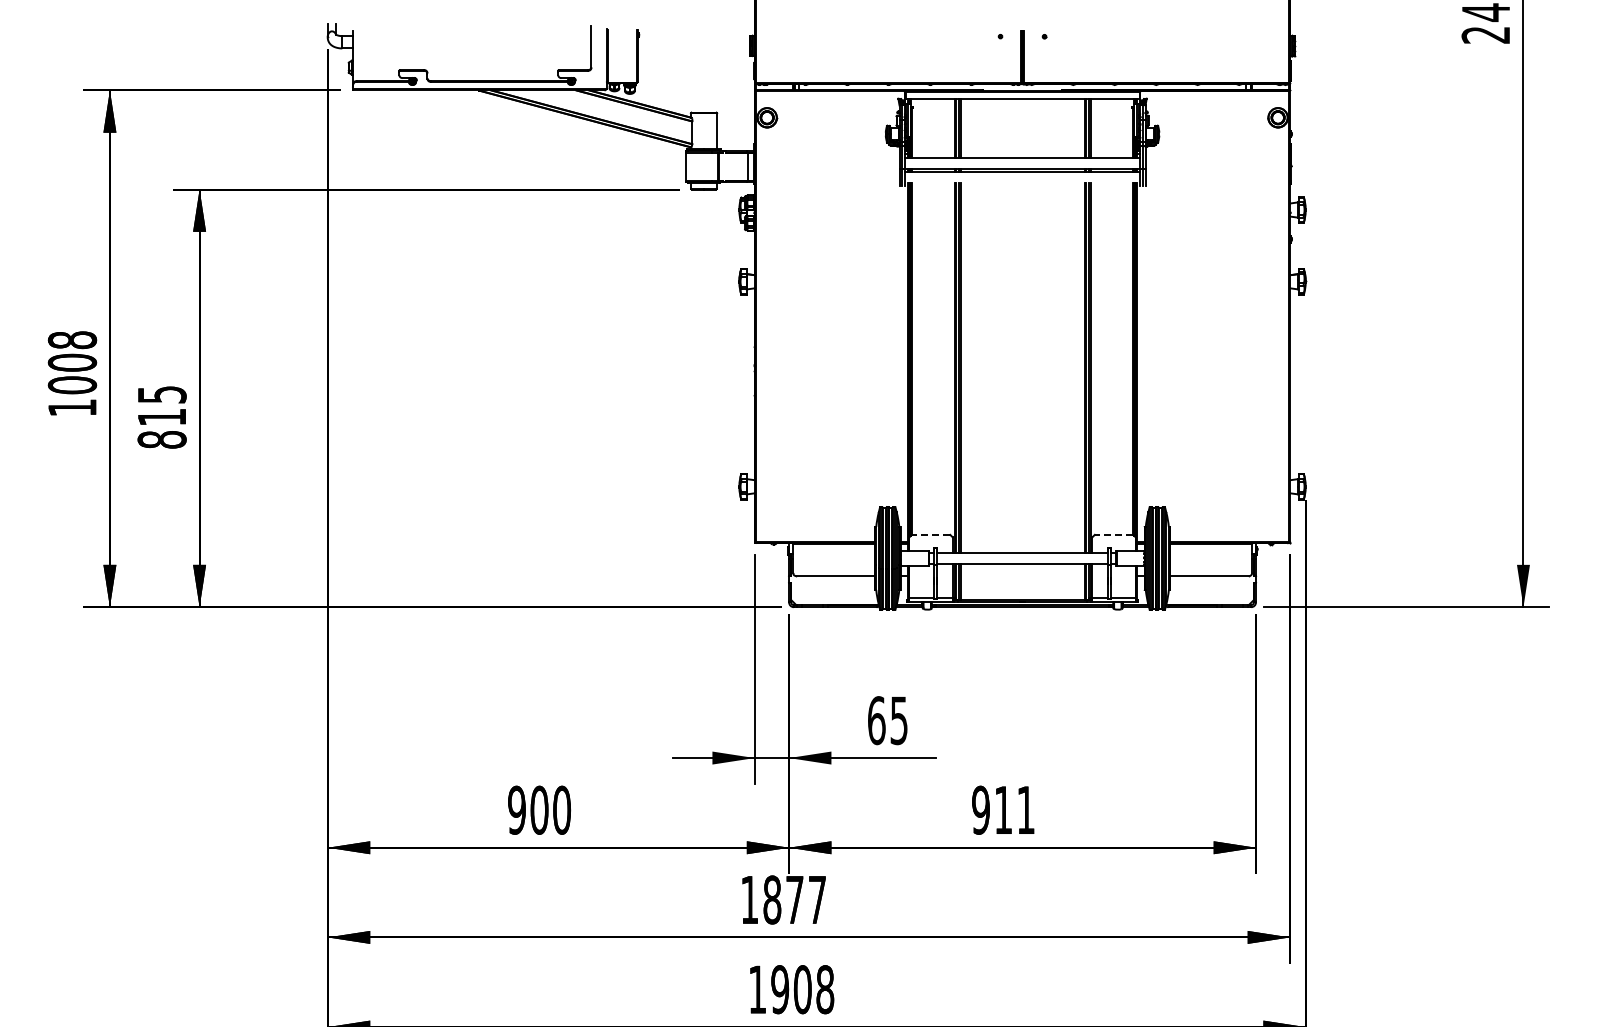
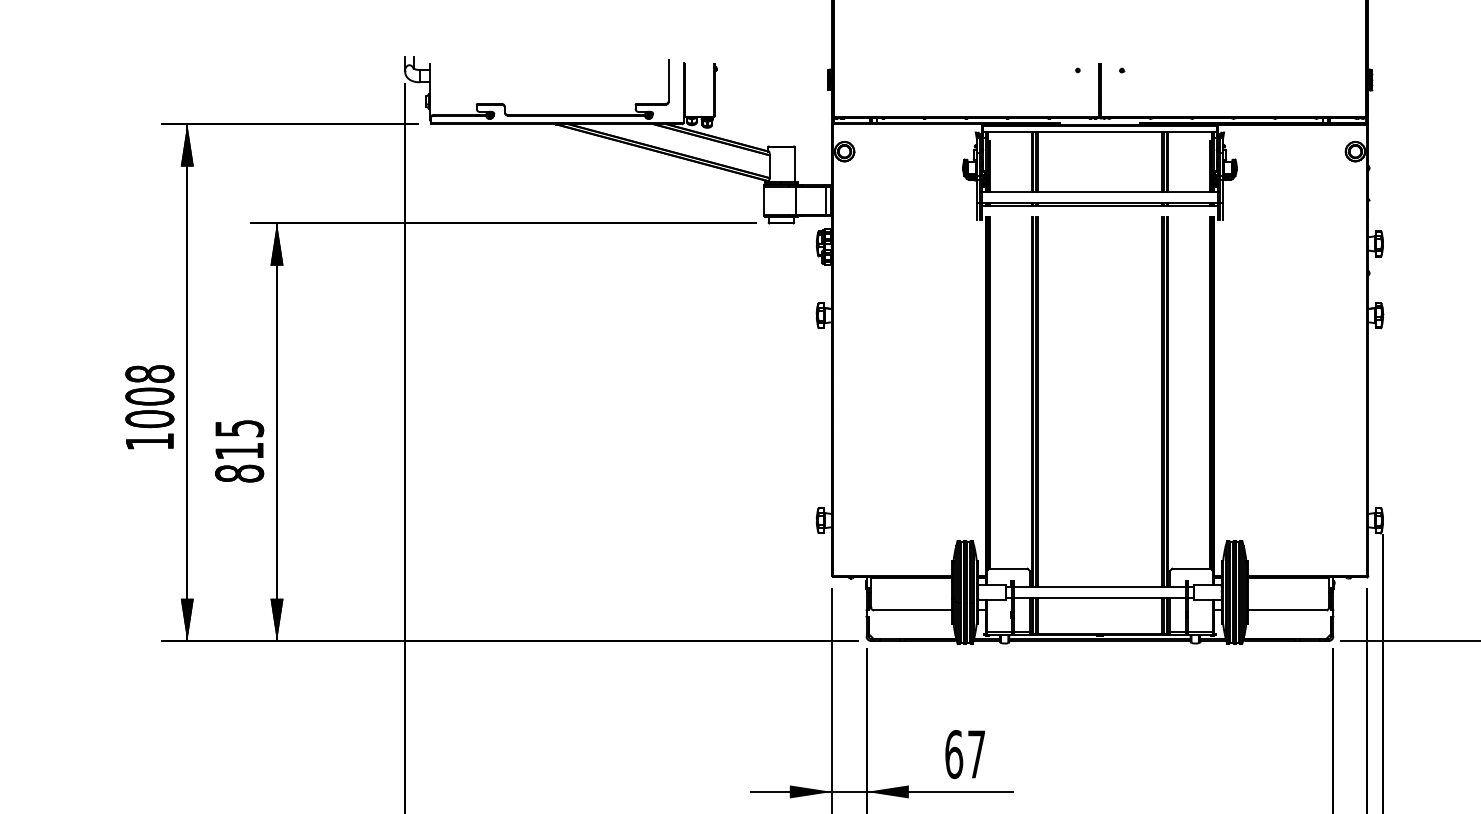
line: (930, 534) -> (1007, 568), dashed -> solid
line: (1113, 534) -> (1190, 568), dashed -> solid
text: (898, 720) -> (975, 754), 65 -> 67

